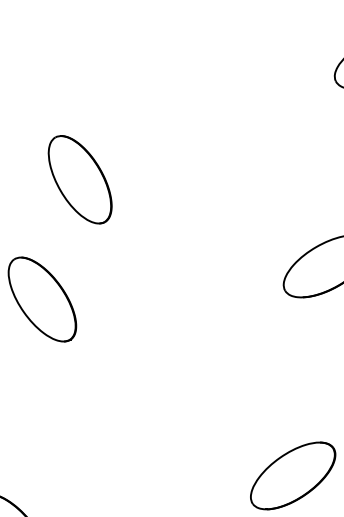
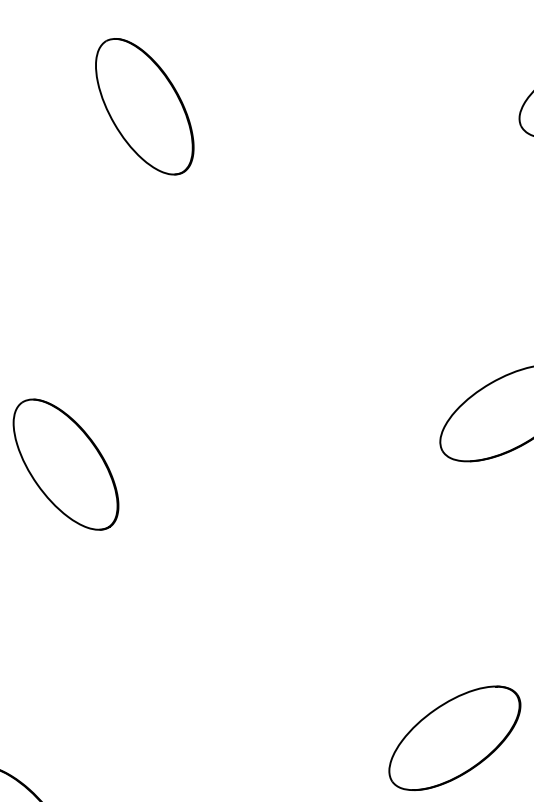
part: (79, 179) -> (143, 106), moved

